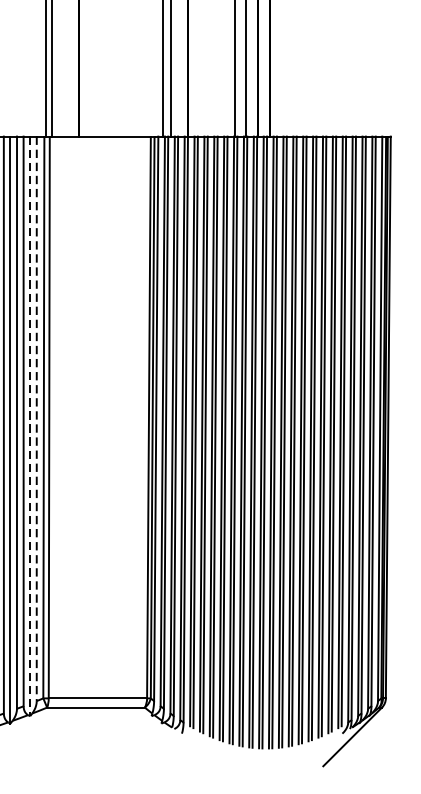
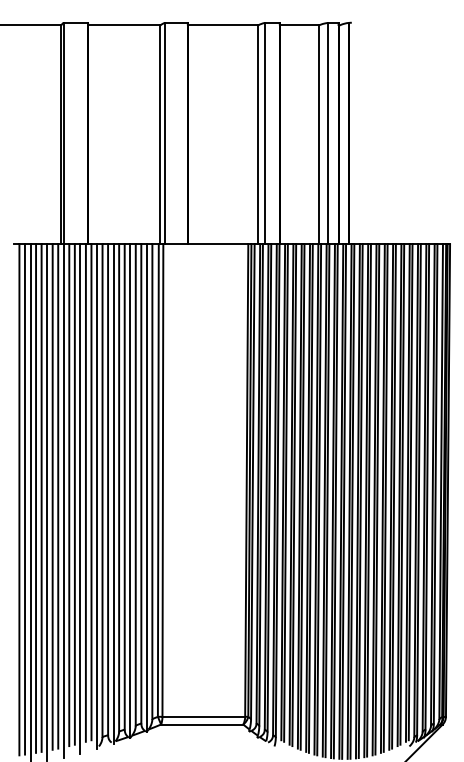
line: (36, 419) -> (152, 482), dashed -> solid
line: (29, 426) -> (146, 488), dashed -> solid

